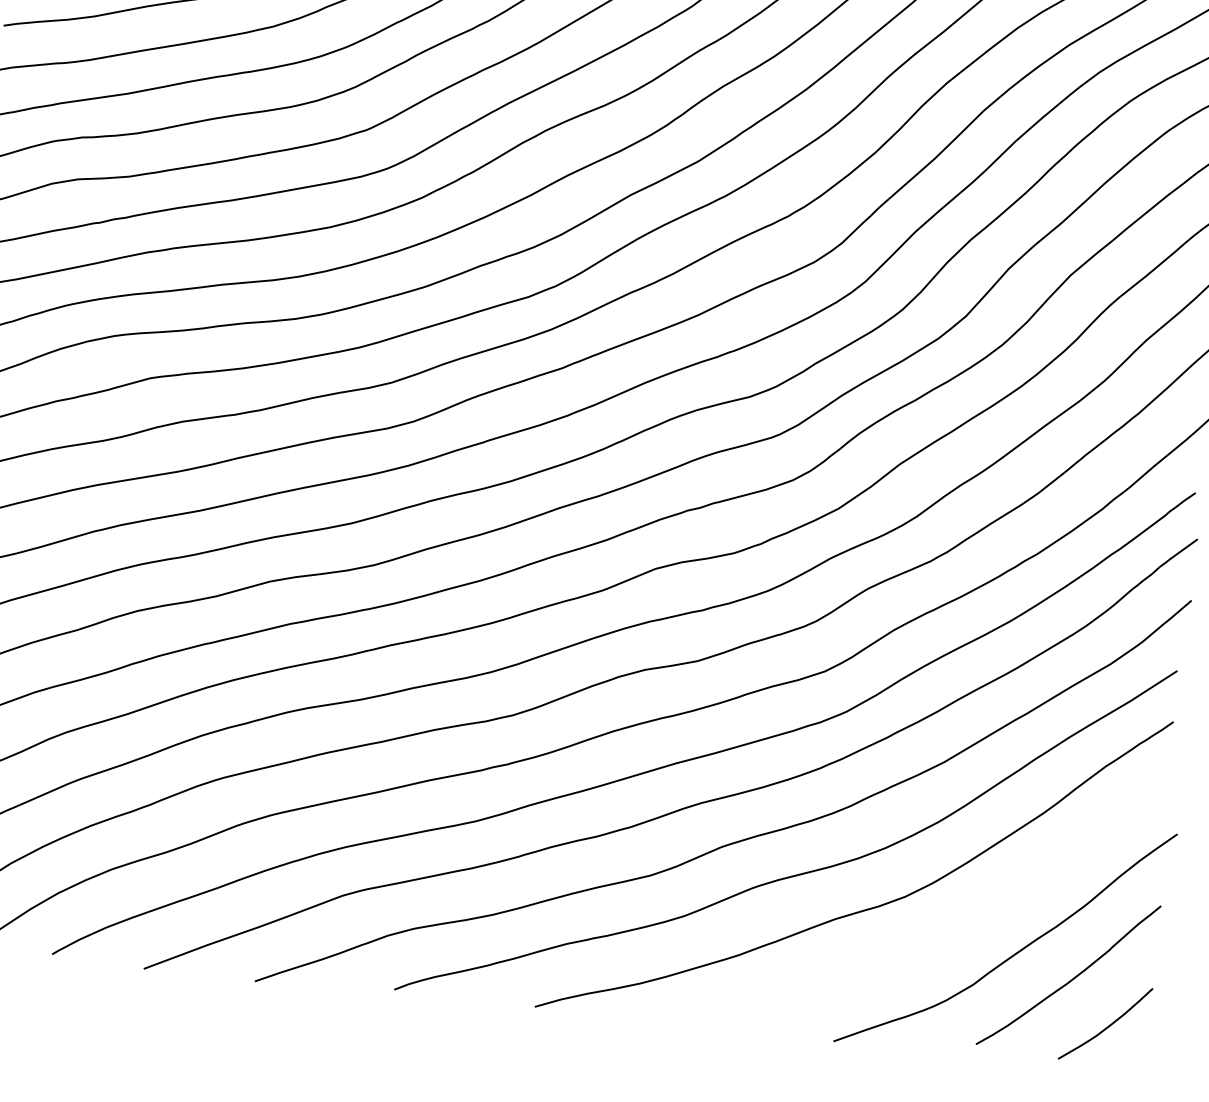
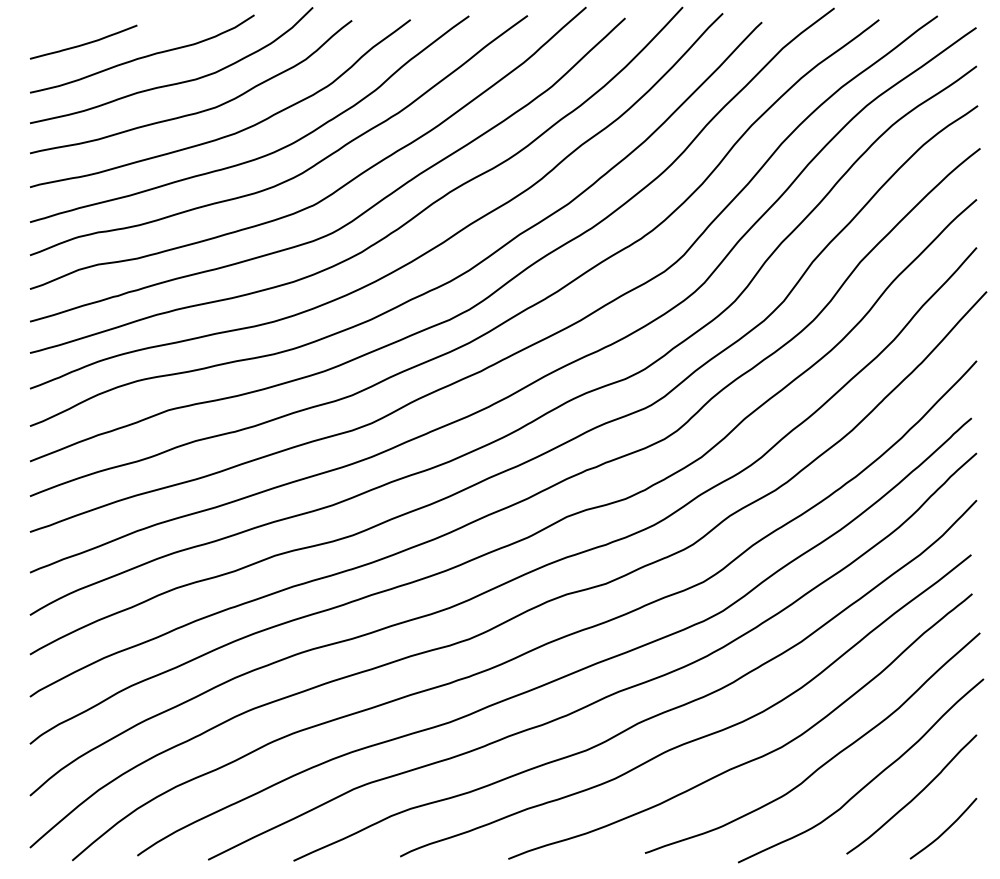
curve: (963, 919) -> (827, 760), added

